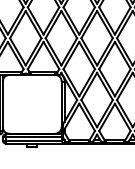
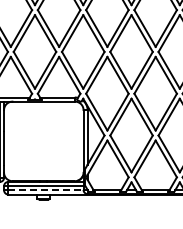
line: (33, 140) -> (45, 190), solid -> dashed

